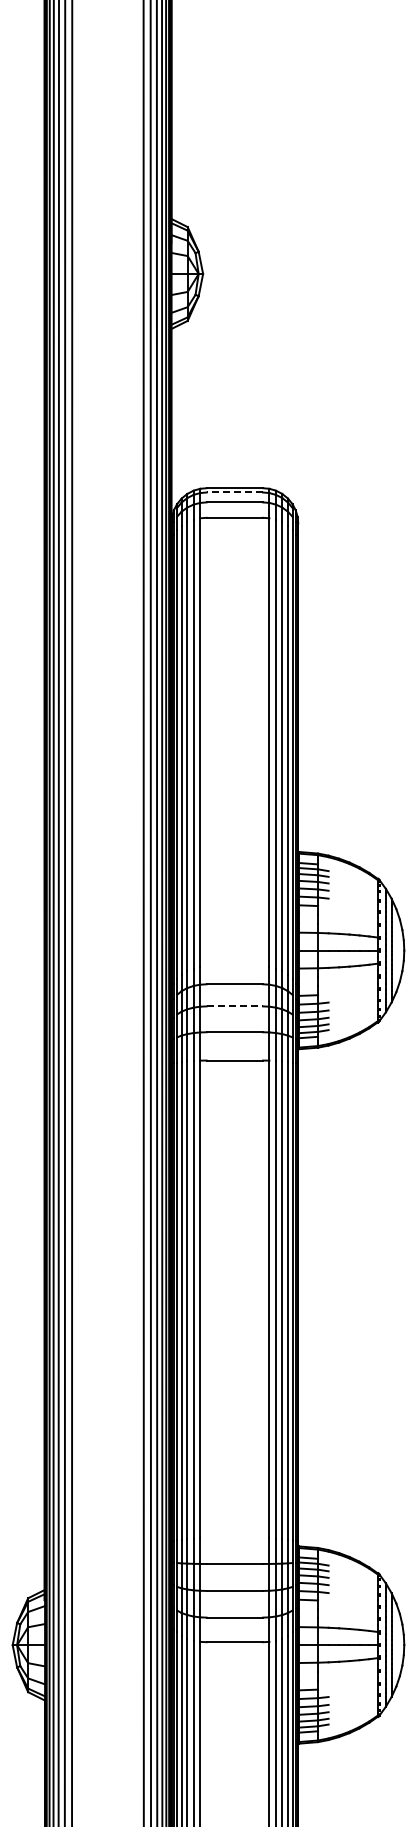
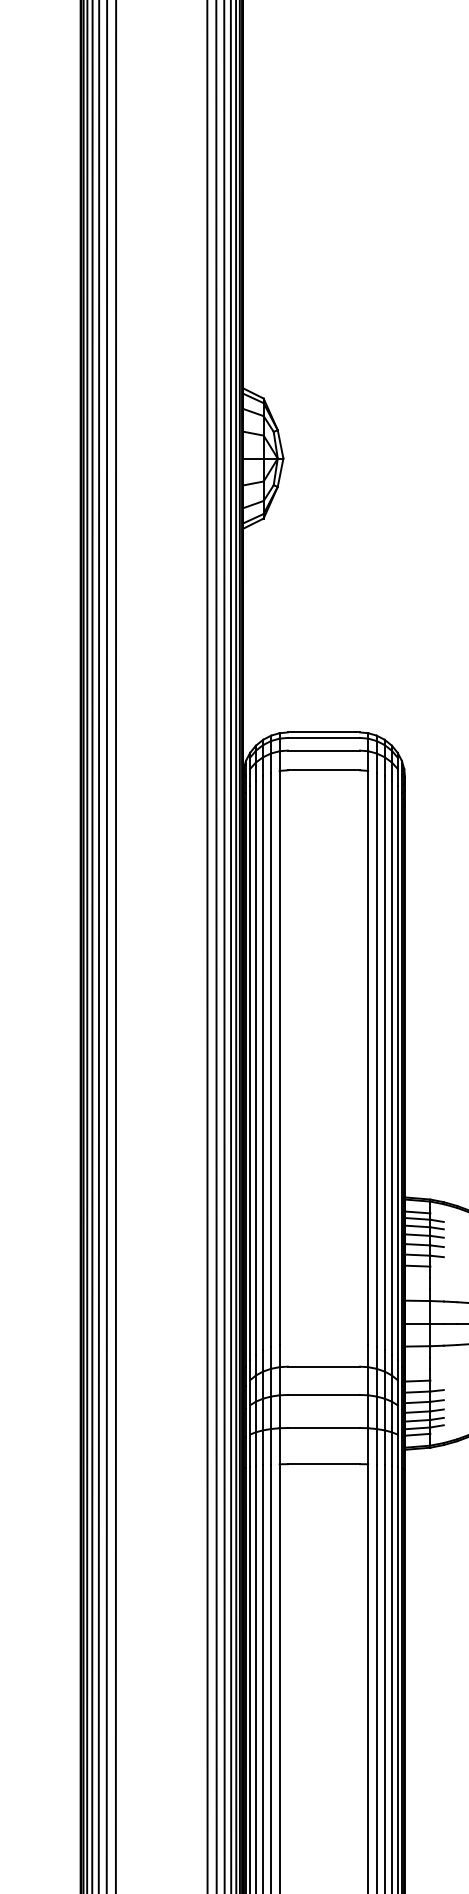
line: (234, 492) -> (323, 737), dashed -> solid
line: (235, 1006) -> (324, 1395), dashed -> solid

